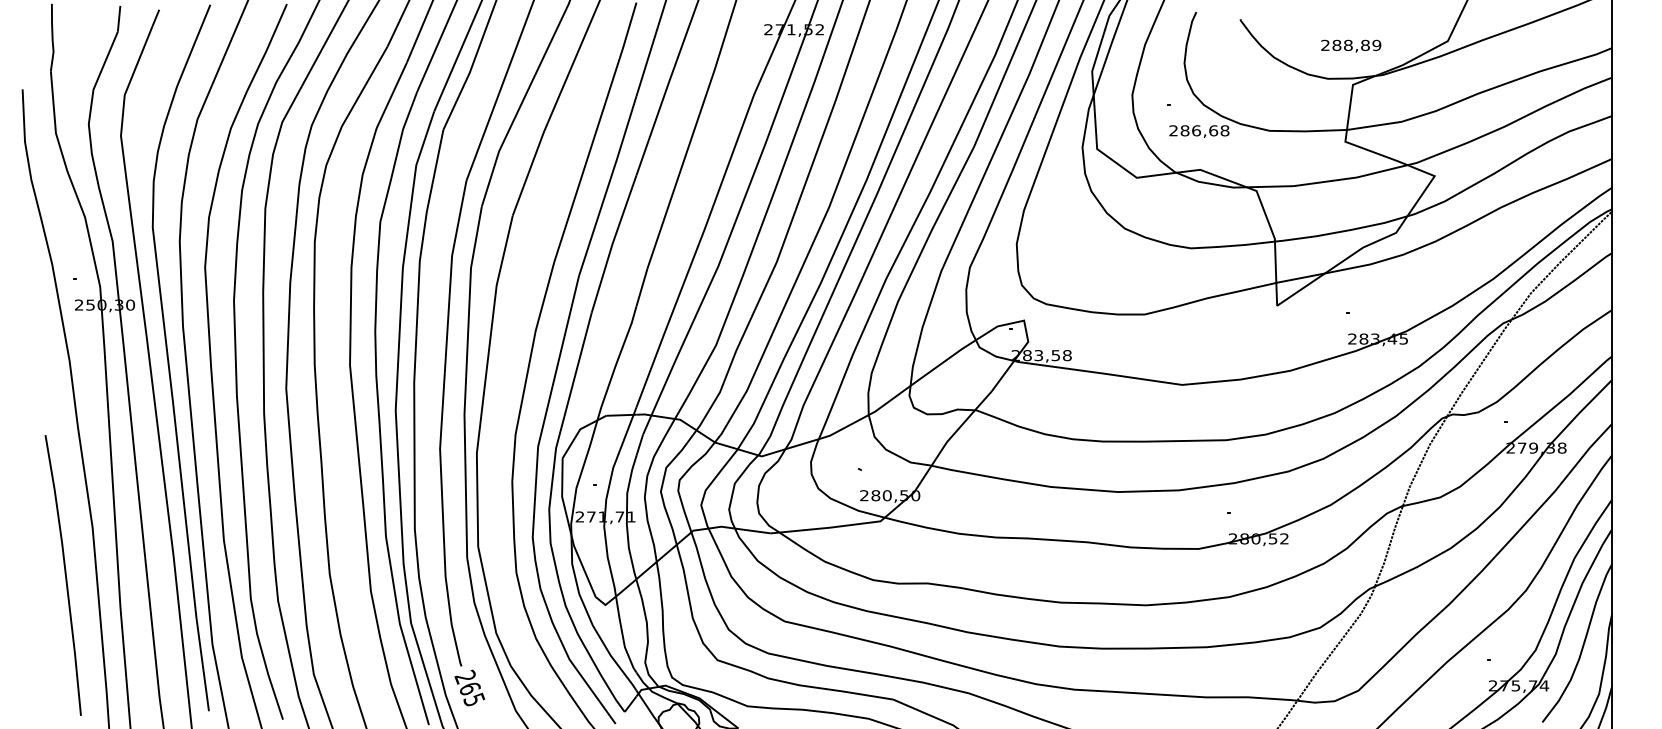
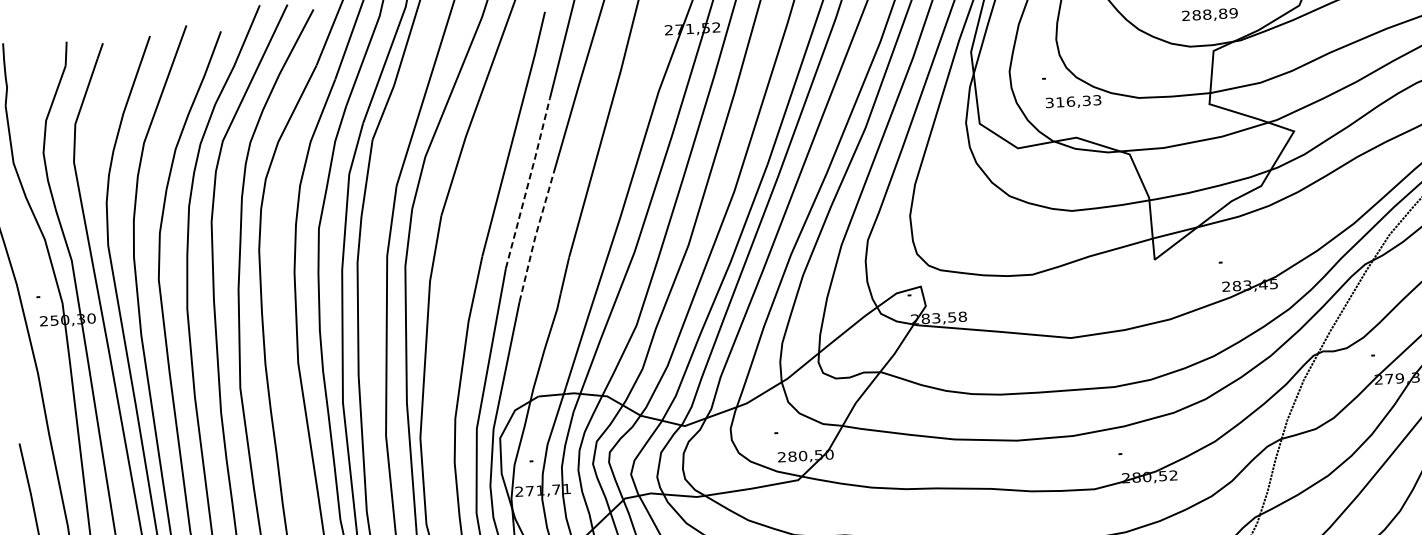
text: (1199, 130) -> (1073, 101), 286,68 -> 316,33
line: (608, 185) -> (528, 182), solid -> dashed
line: (612, 244) -> (535, 237), solid -> dashed

